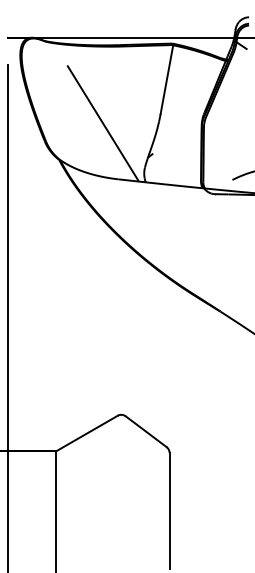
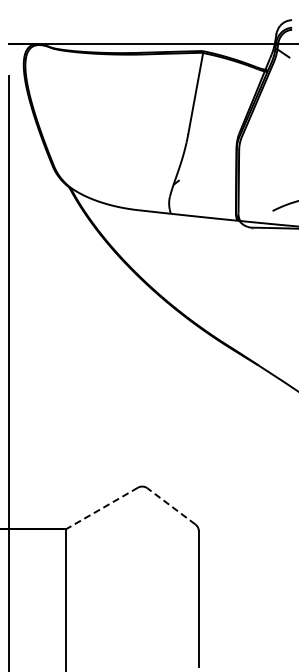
line: (102, 123) -> (120, 144), removed
line: (146, 431) -> (171, 506), solid -> dashed
line: (87, 433) -> (102, 508), solid -> dashed

